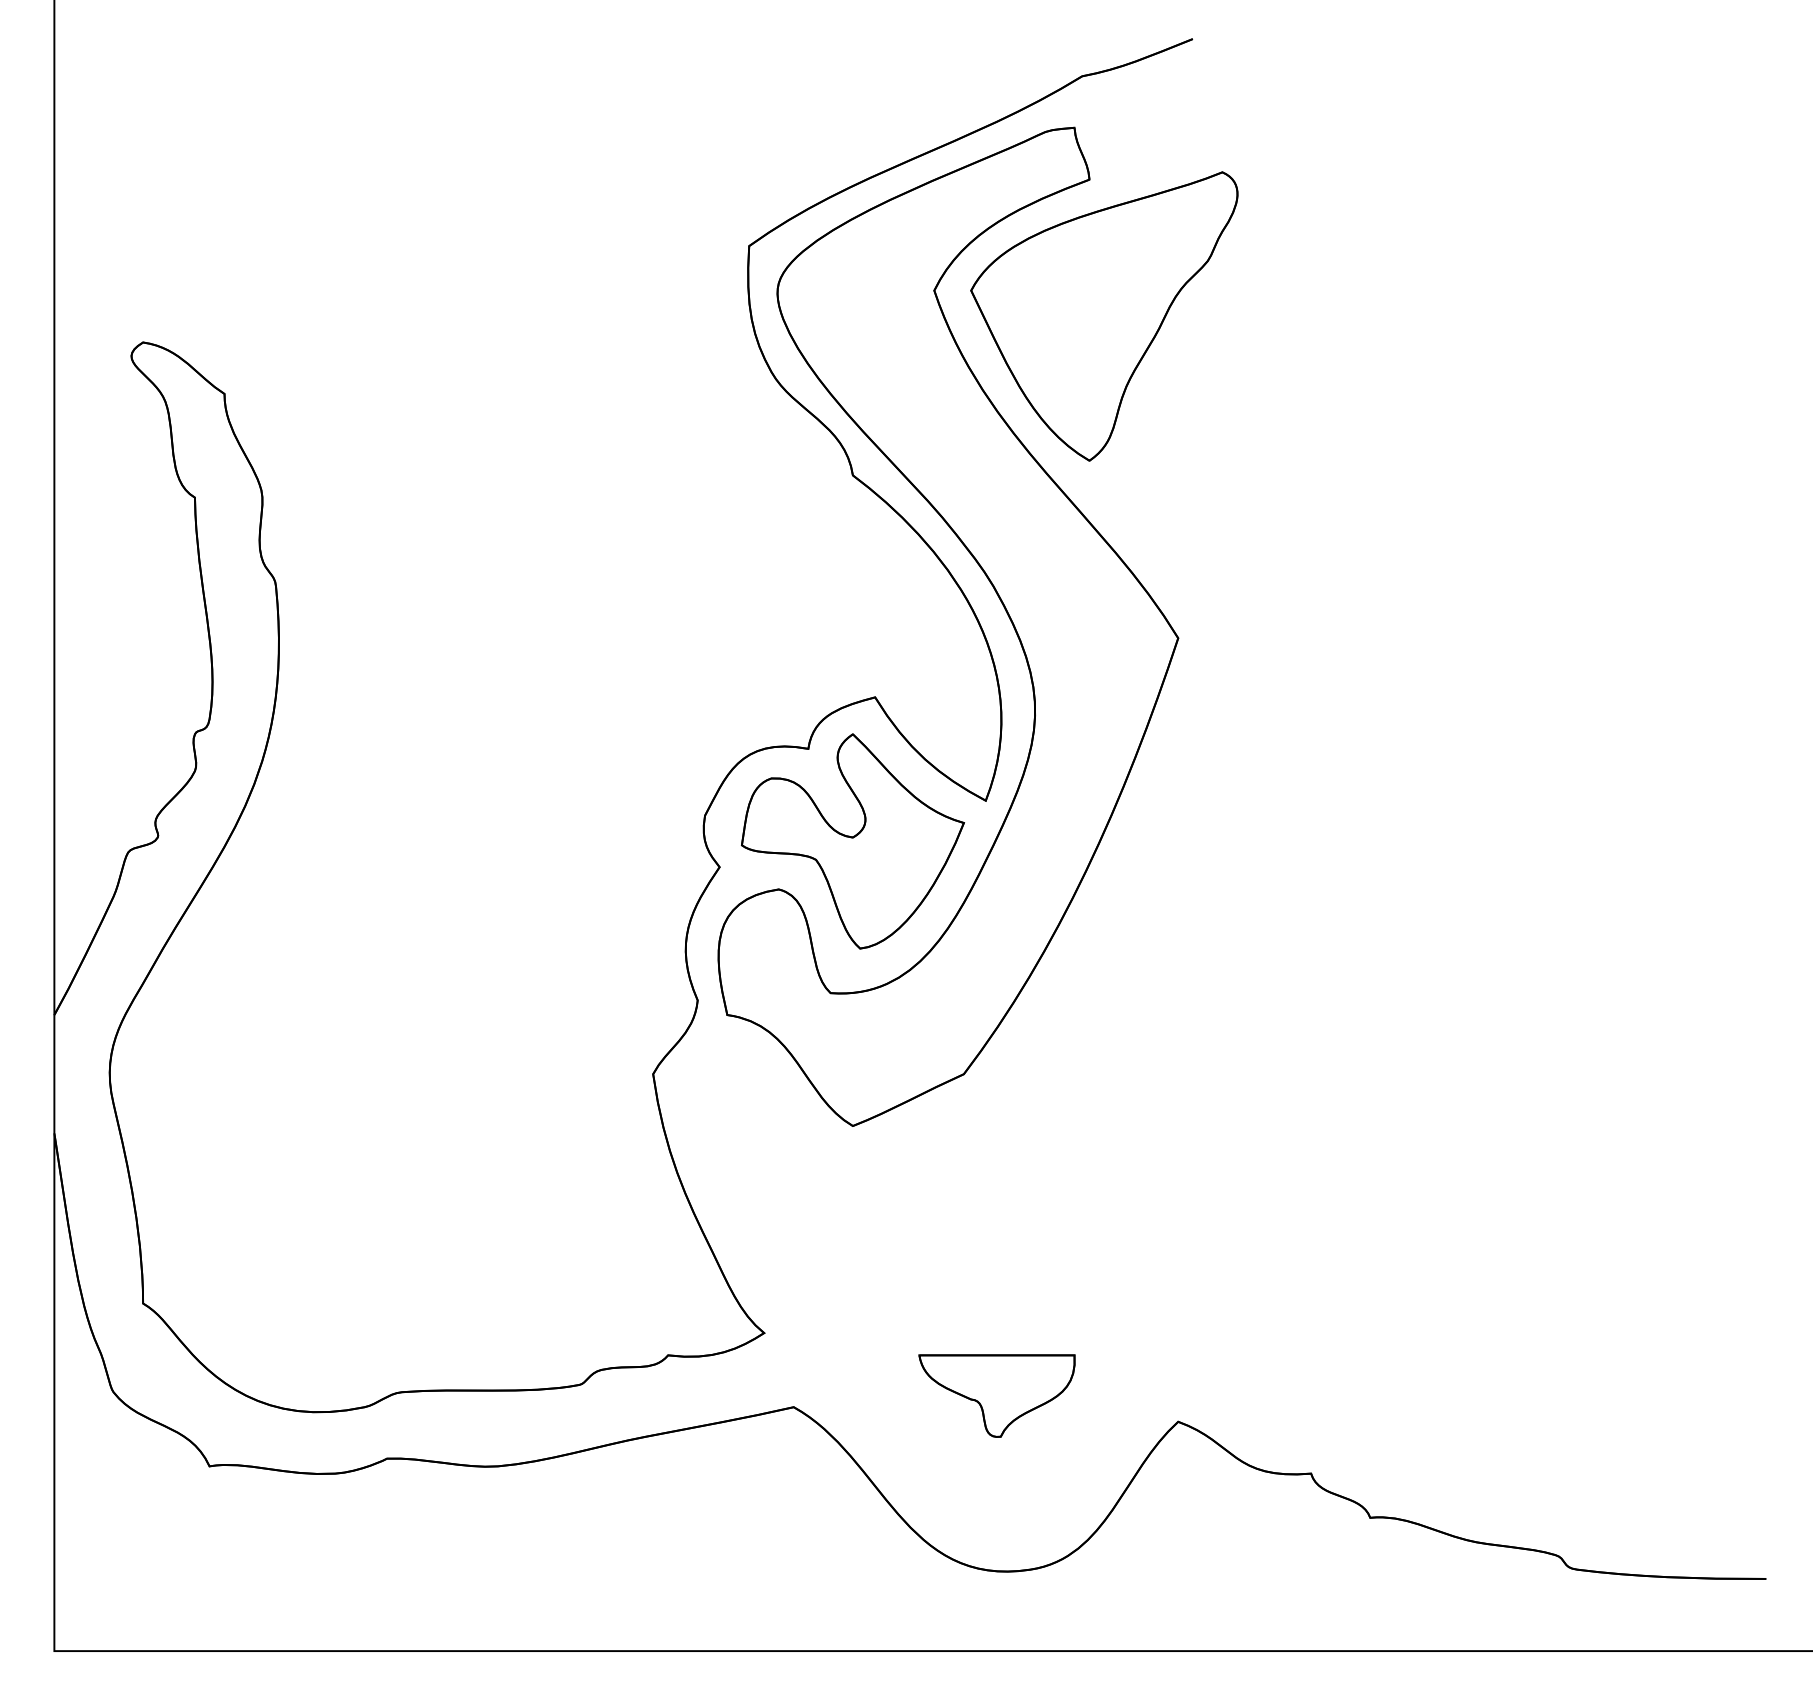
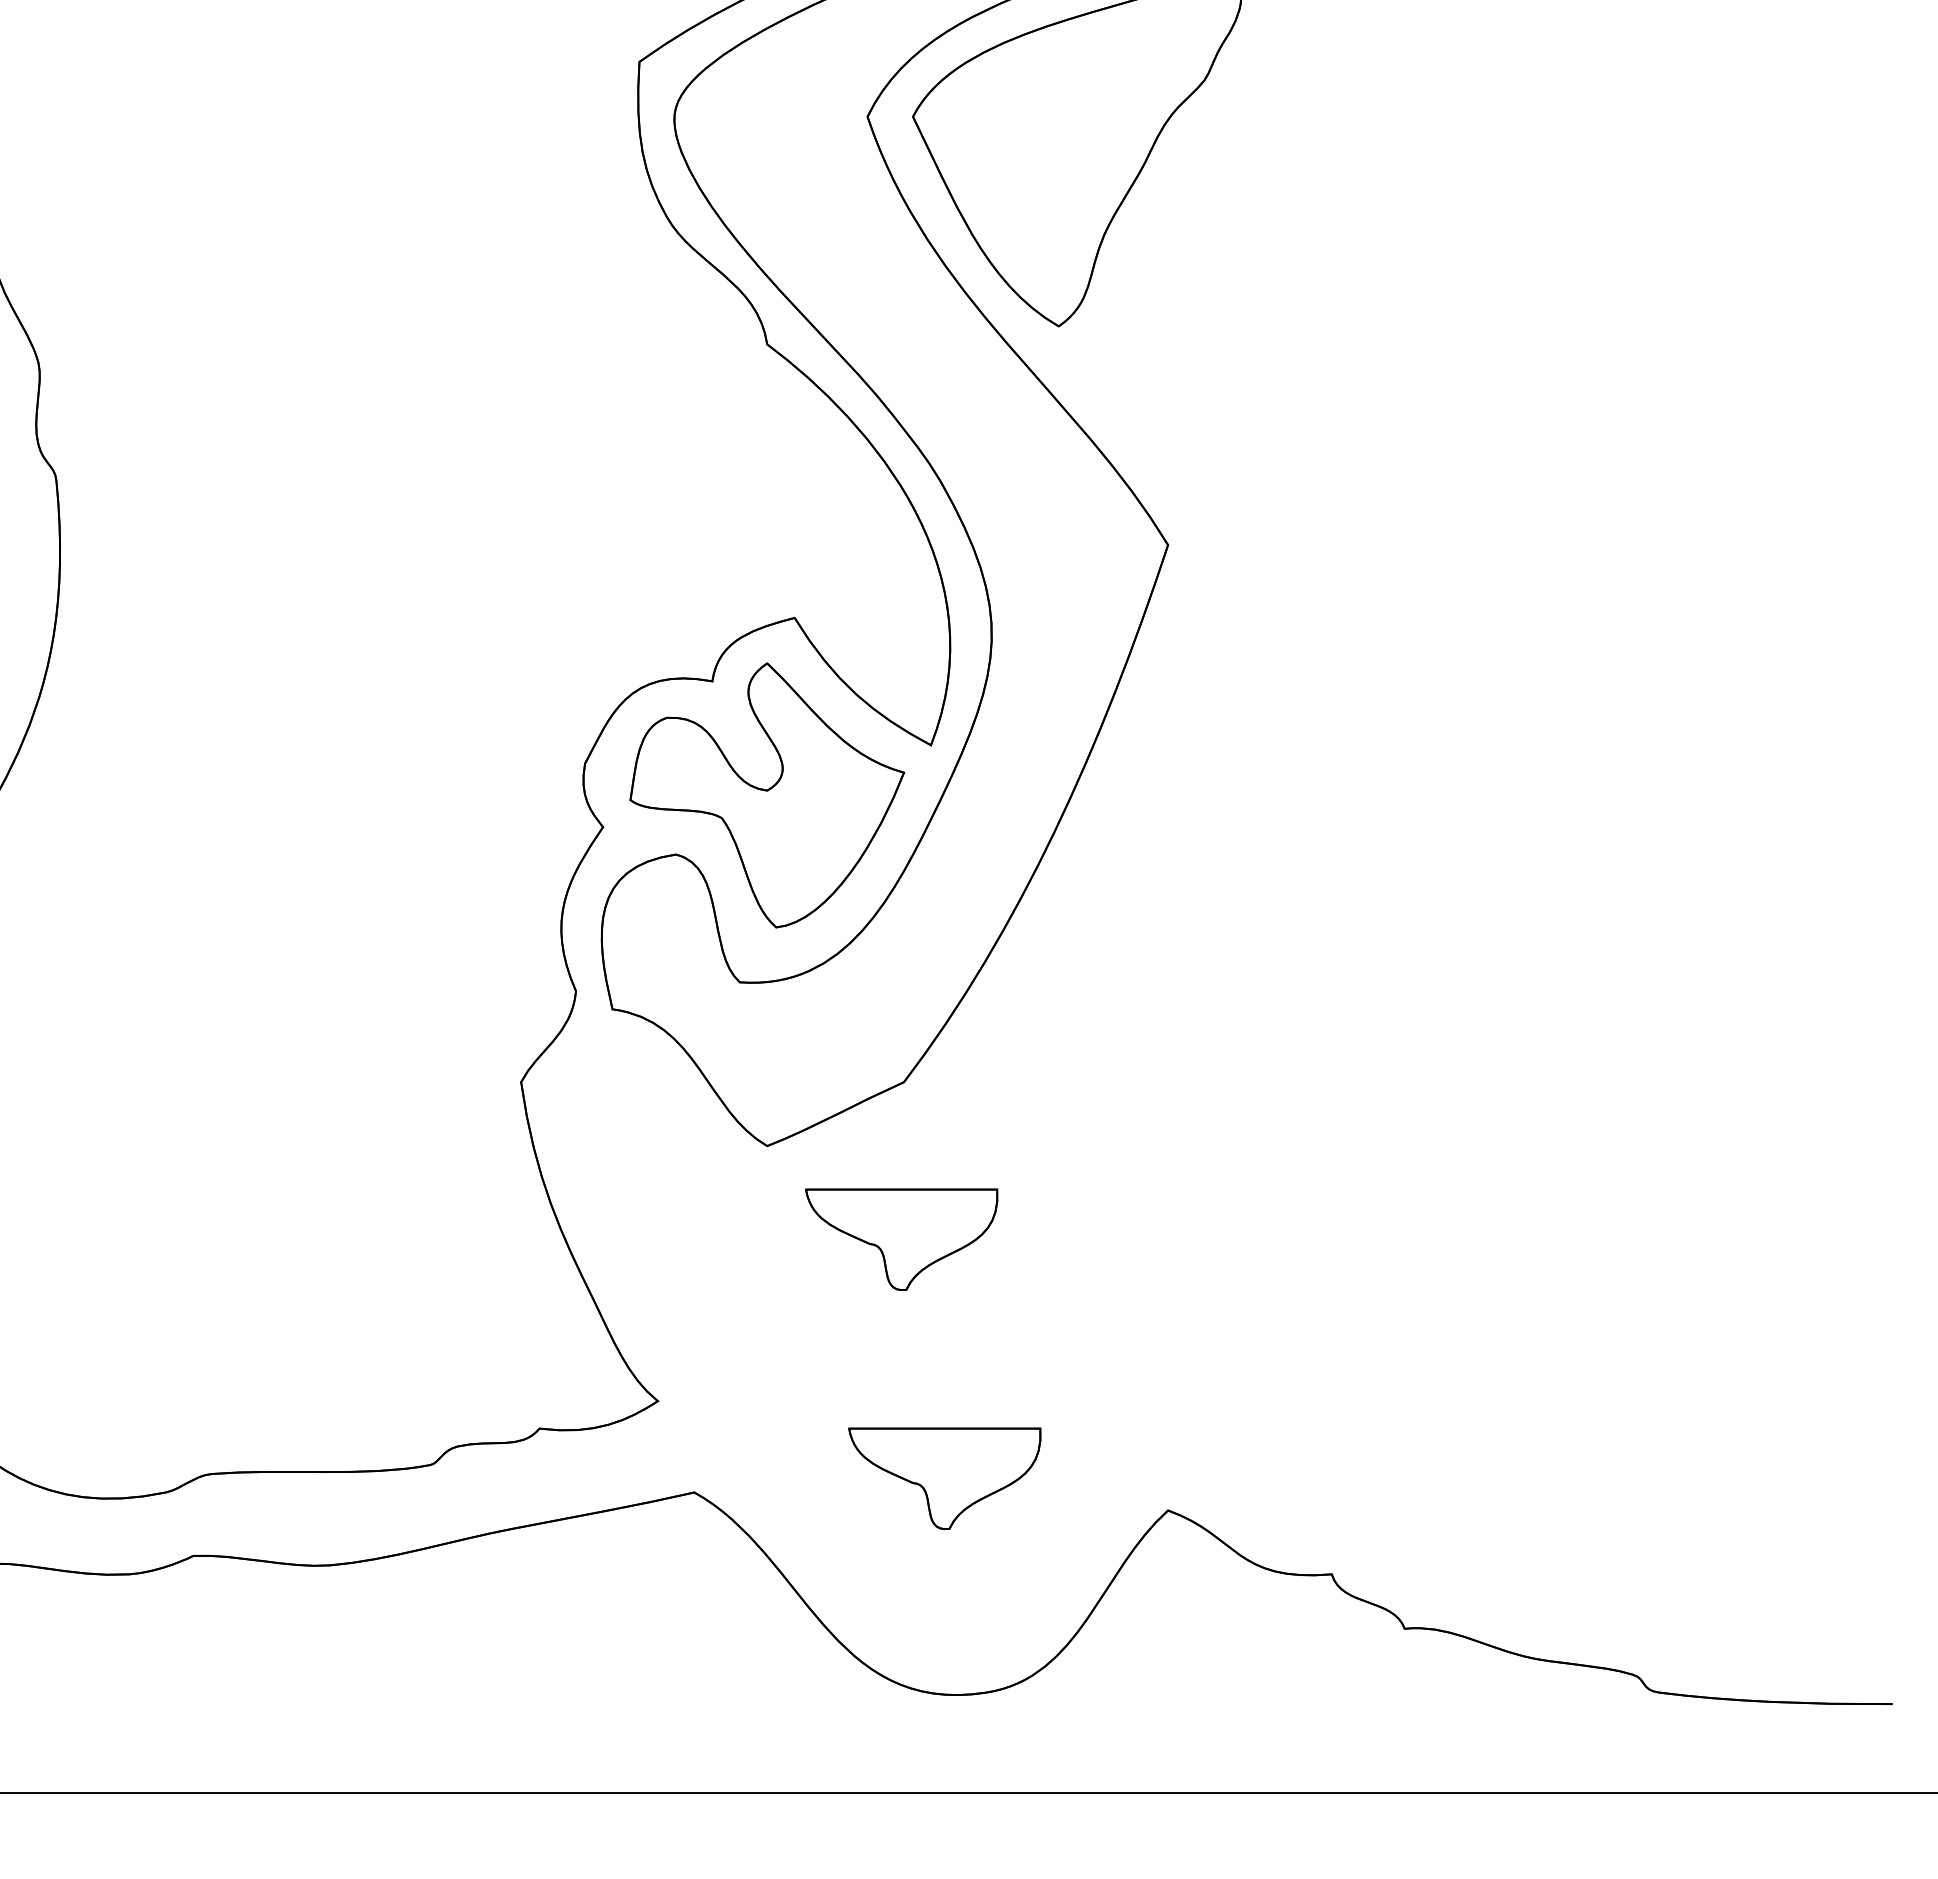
part: (961, 1201) -> (901, 1239), added

